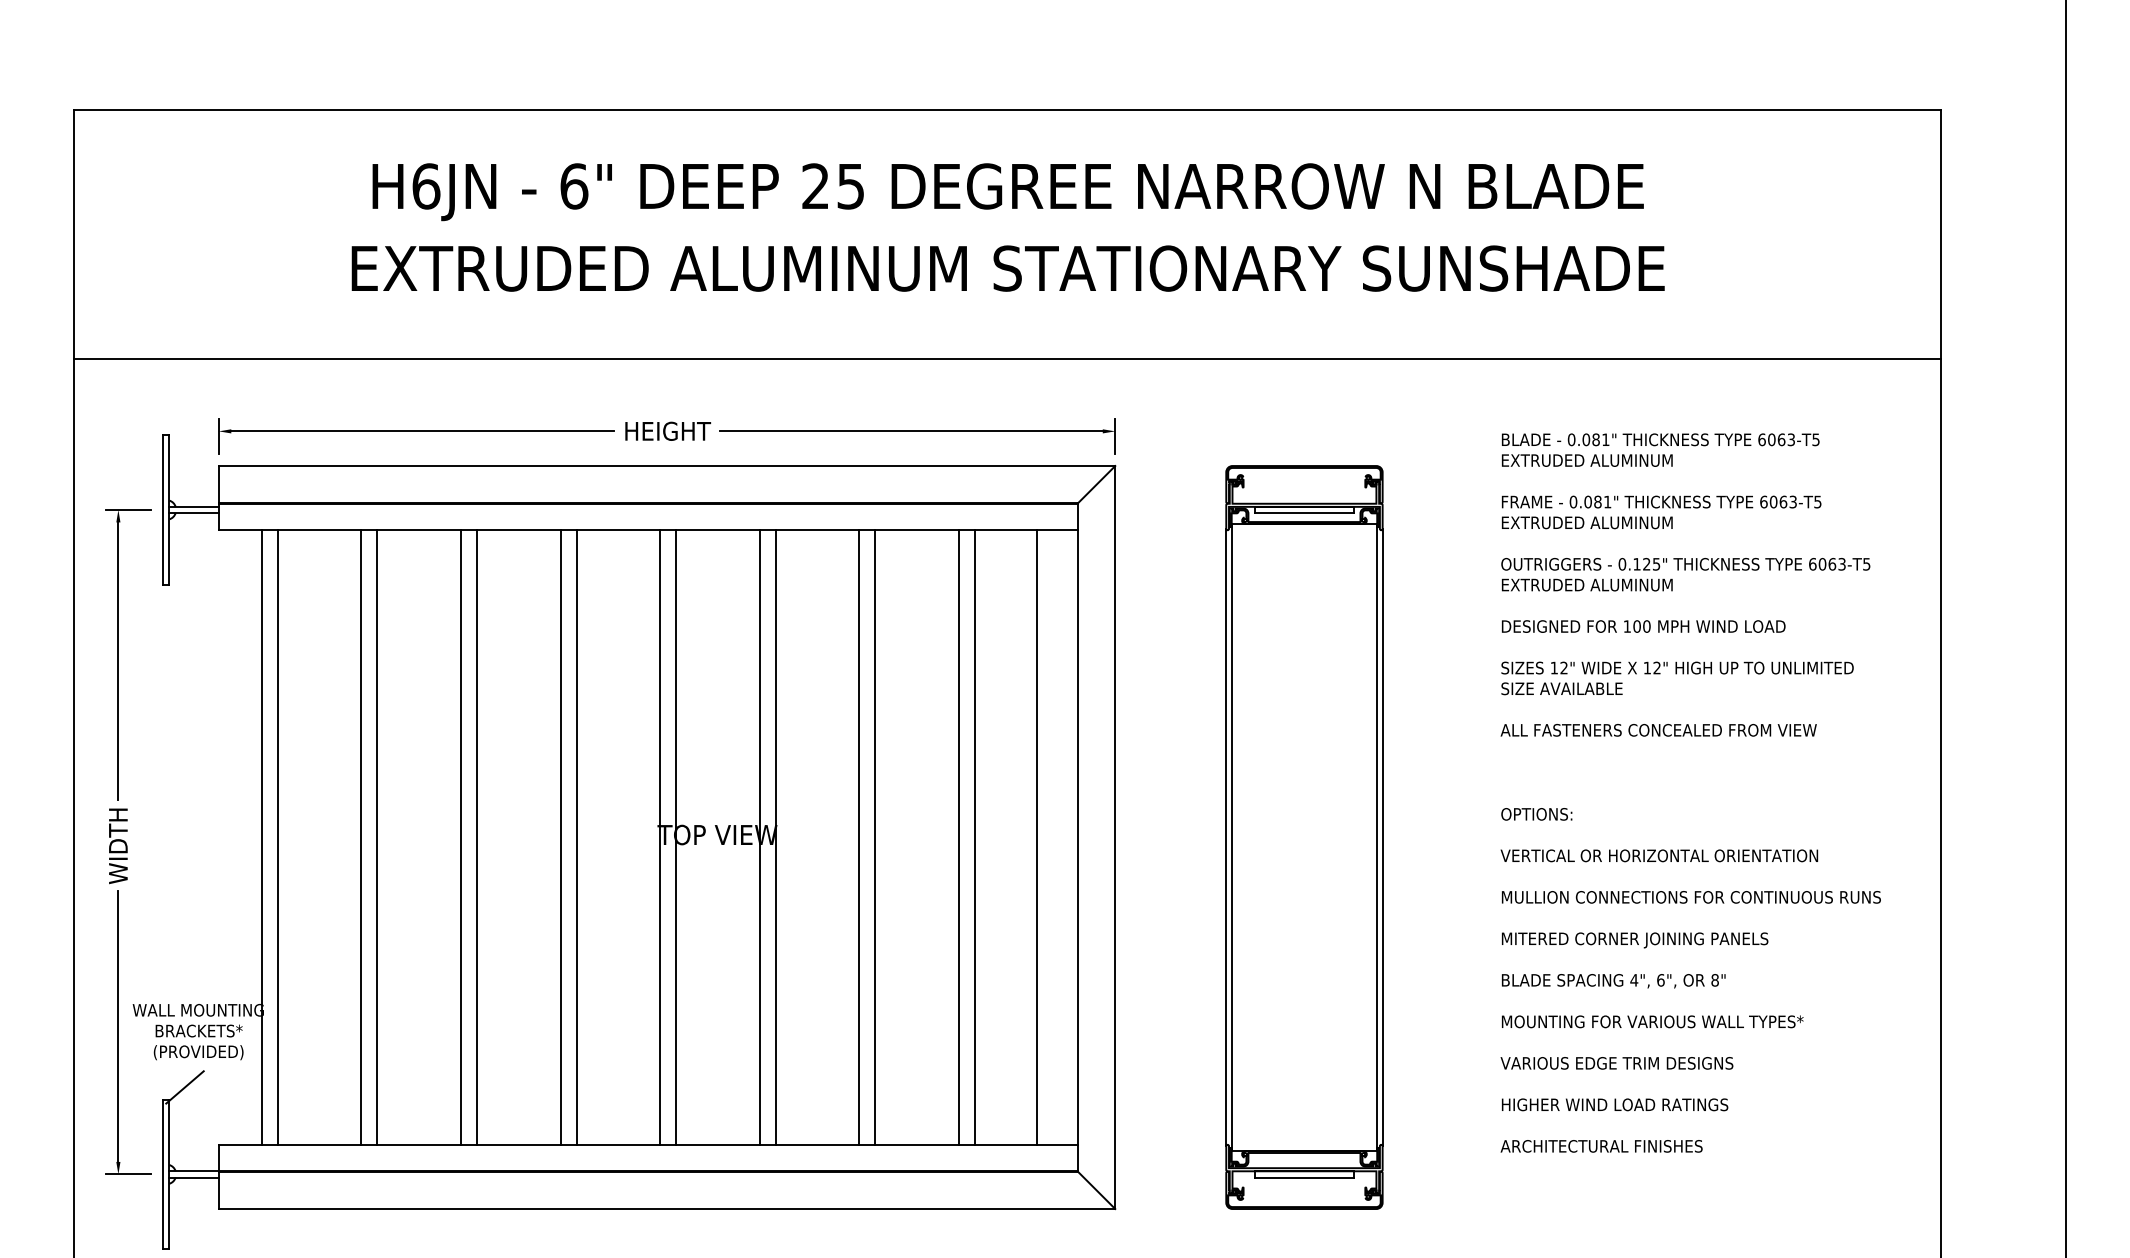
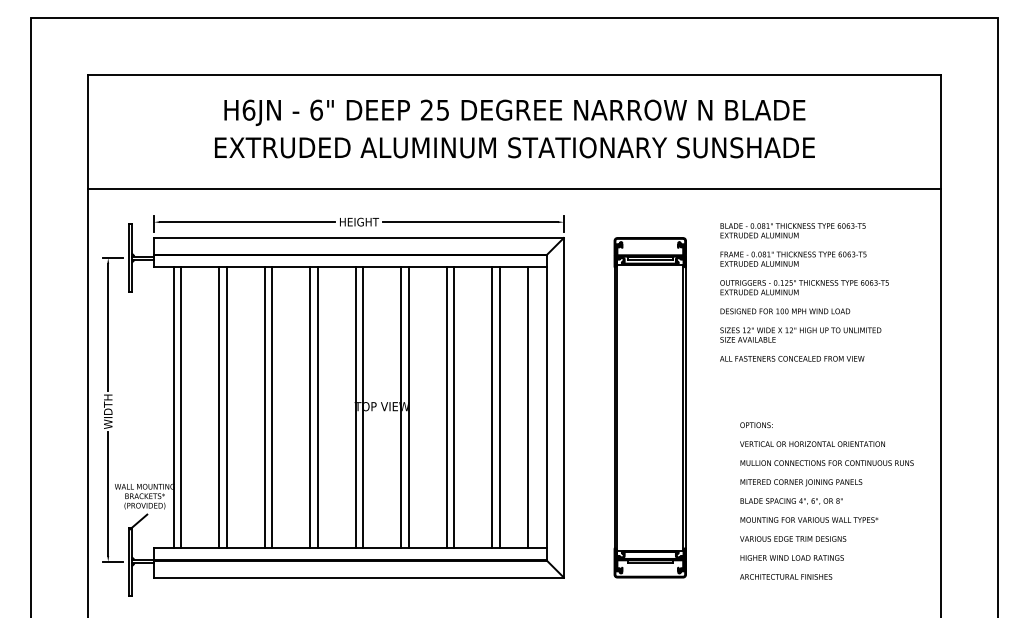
text: (1685, 585) -> (804, 292), moved
text: (1690, 979) -> (826, 500), moved

